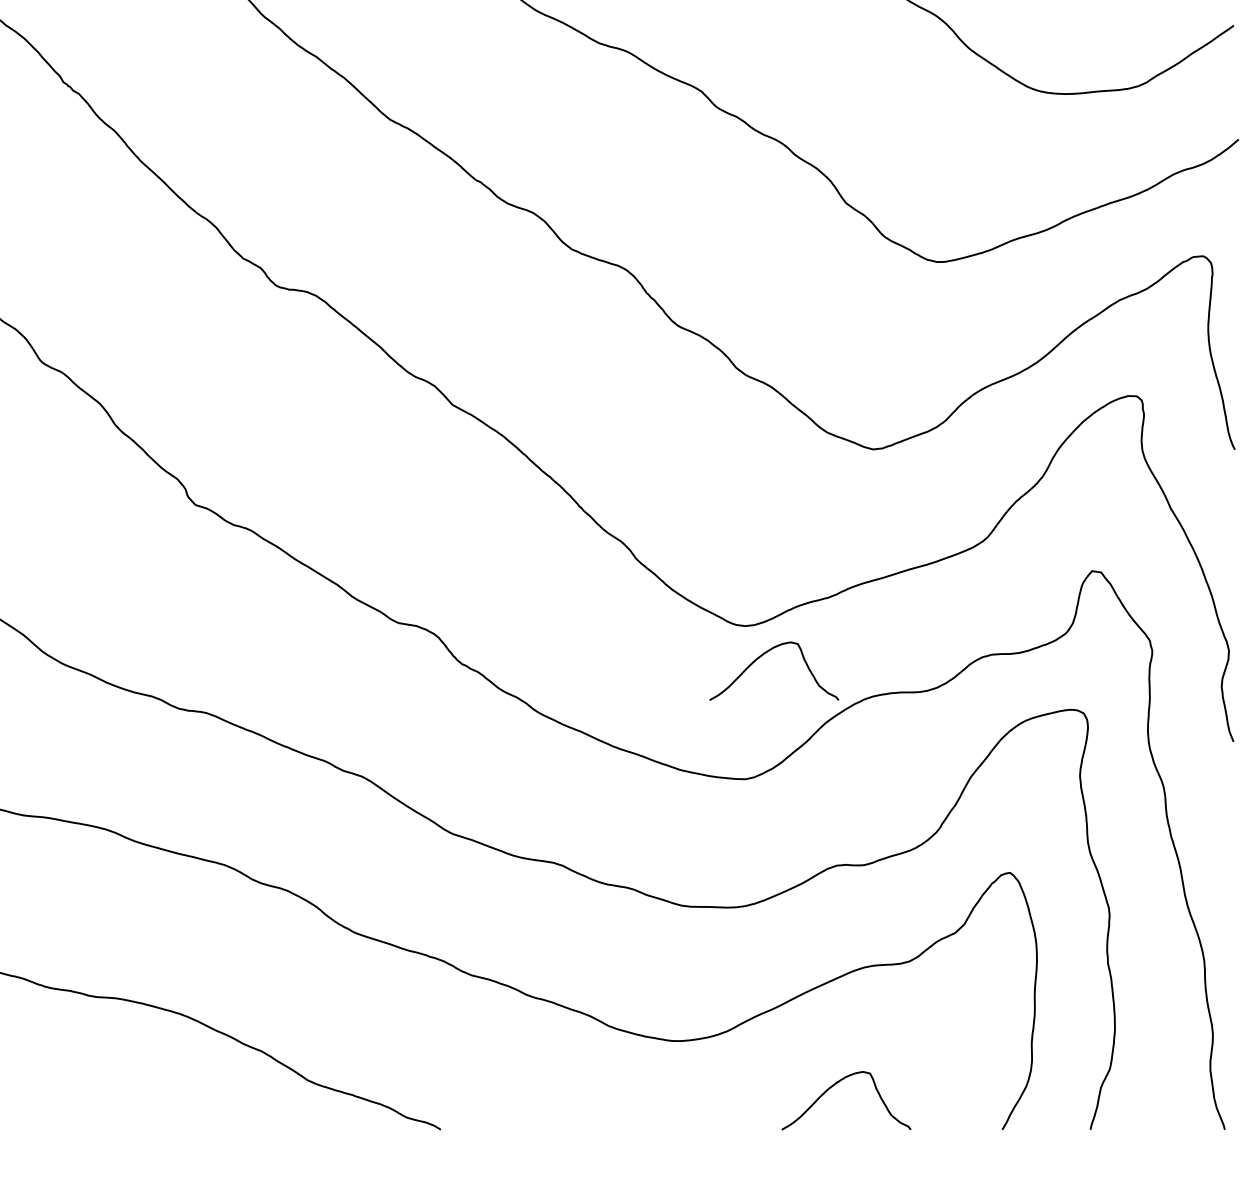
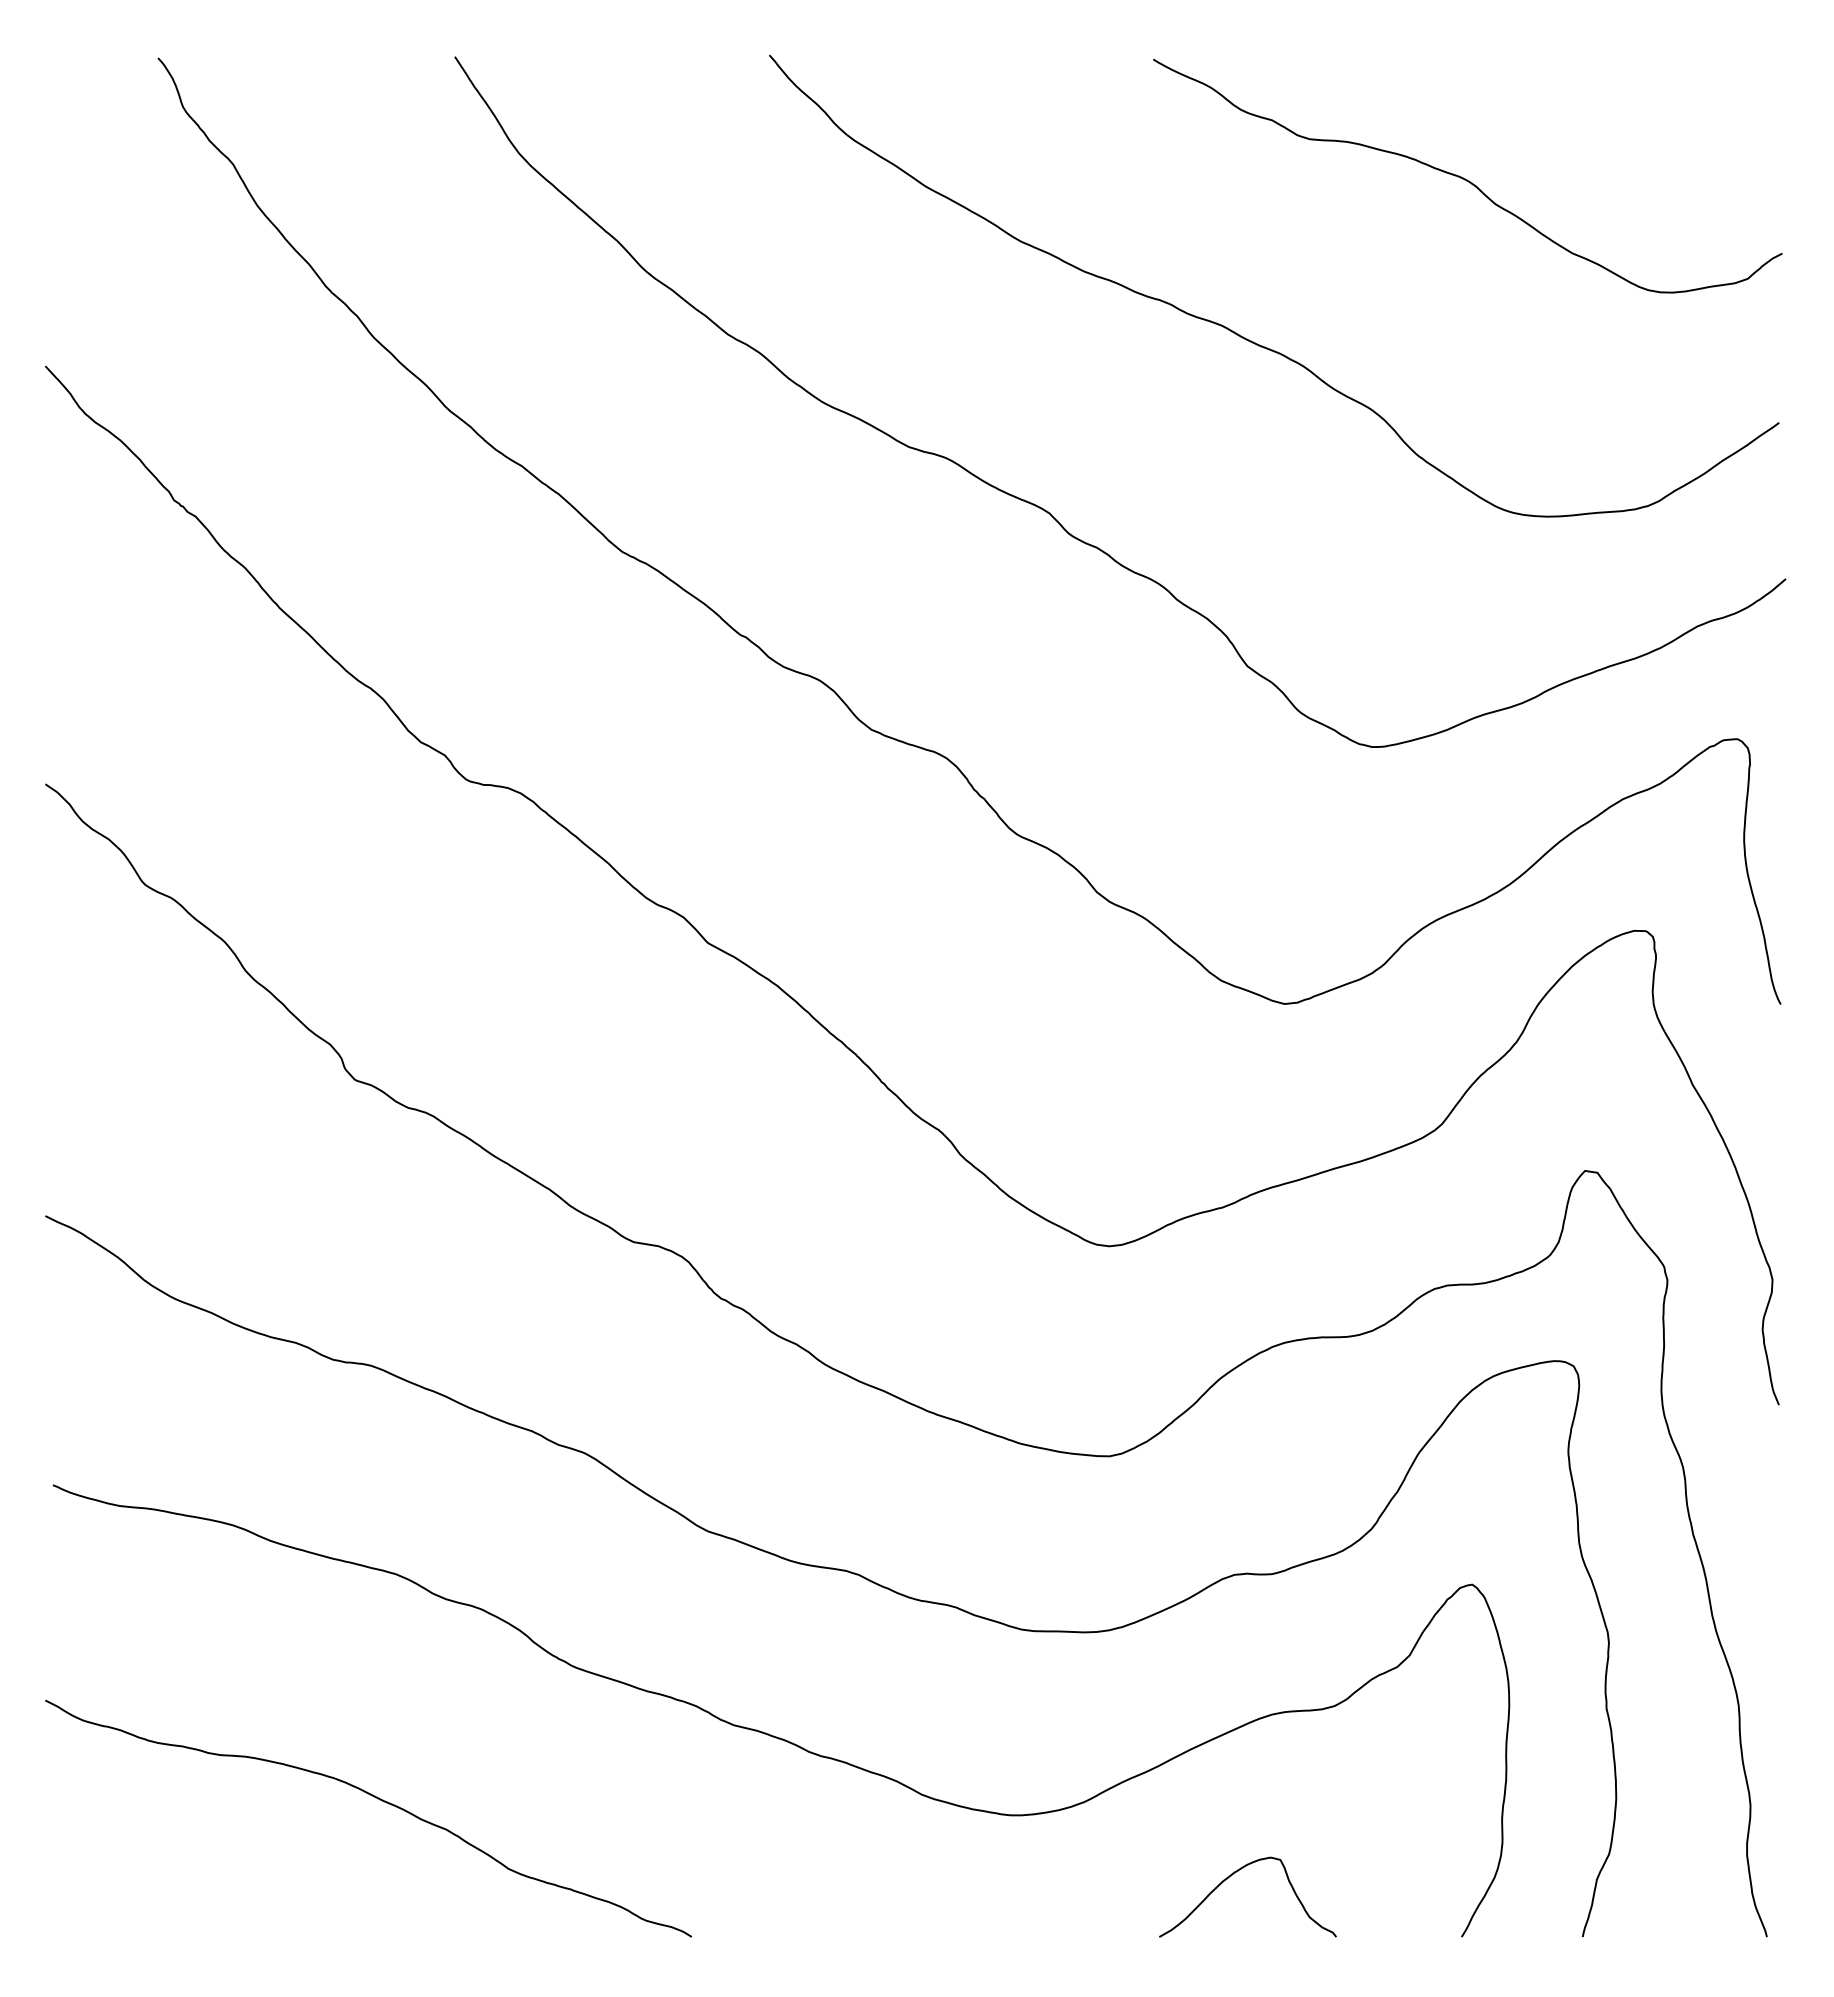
curve: (762, 656) -> (1132, 1287), removed

